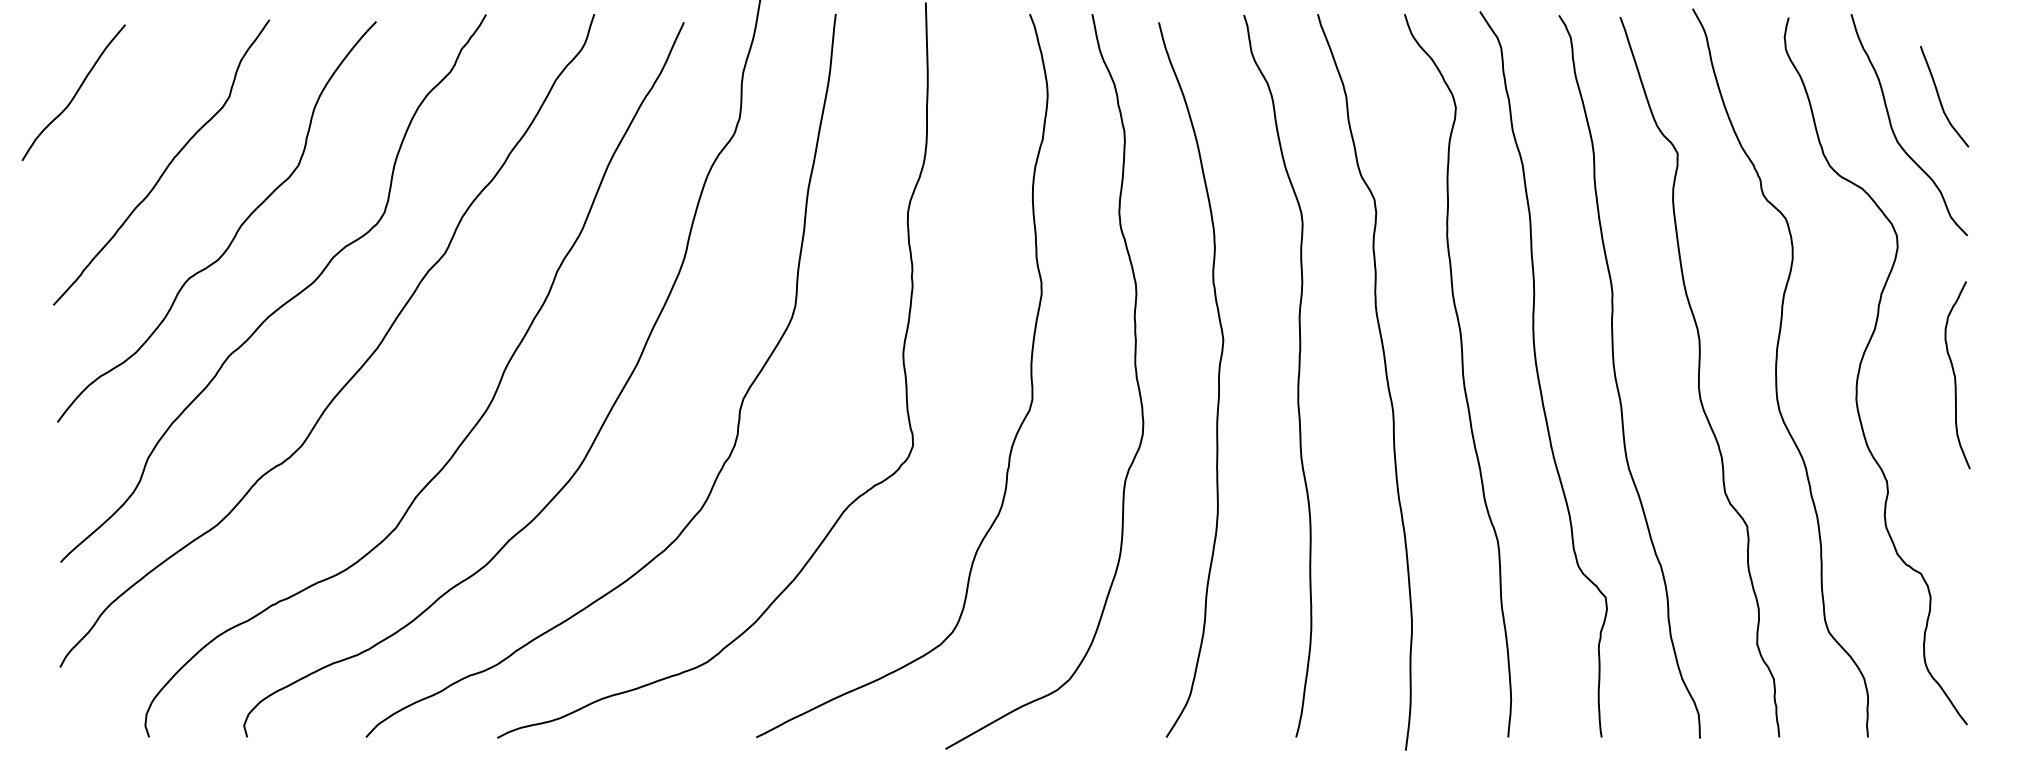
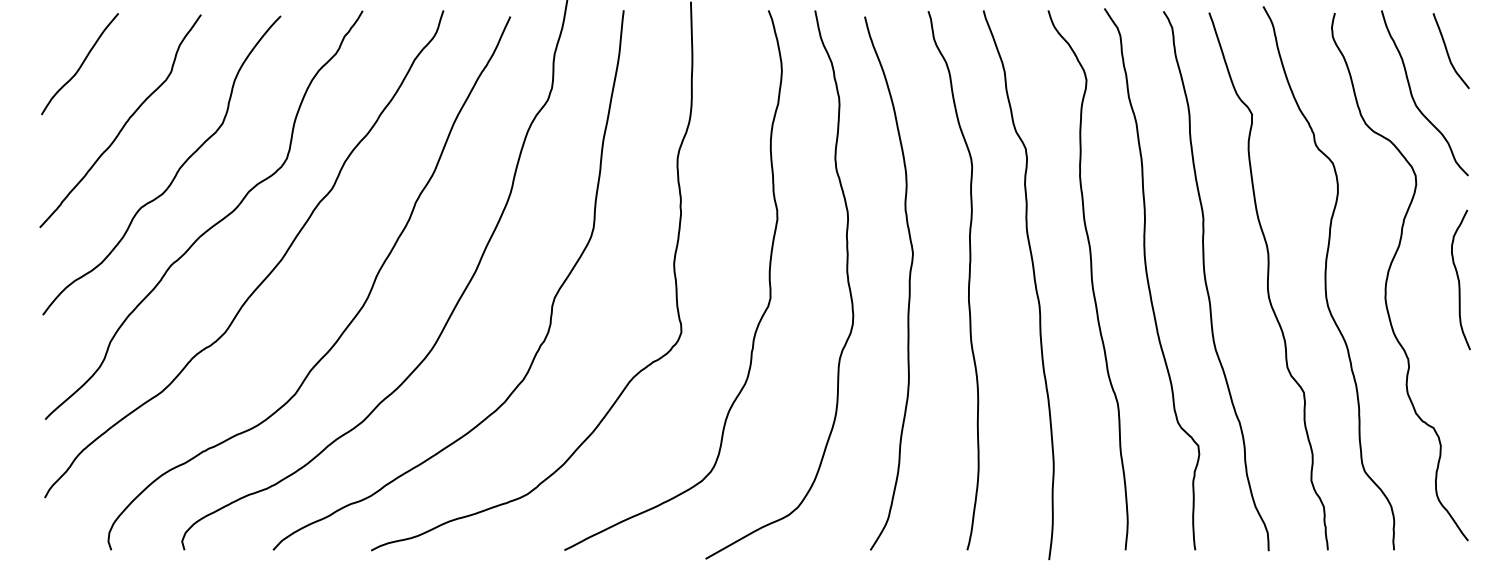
curve: (74, 93) -> (80, 64), moved
curve: (1940, 98) -> (1448, 52), moved

